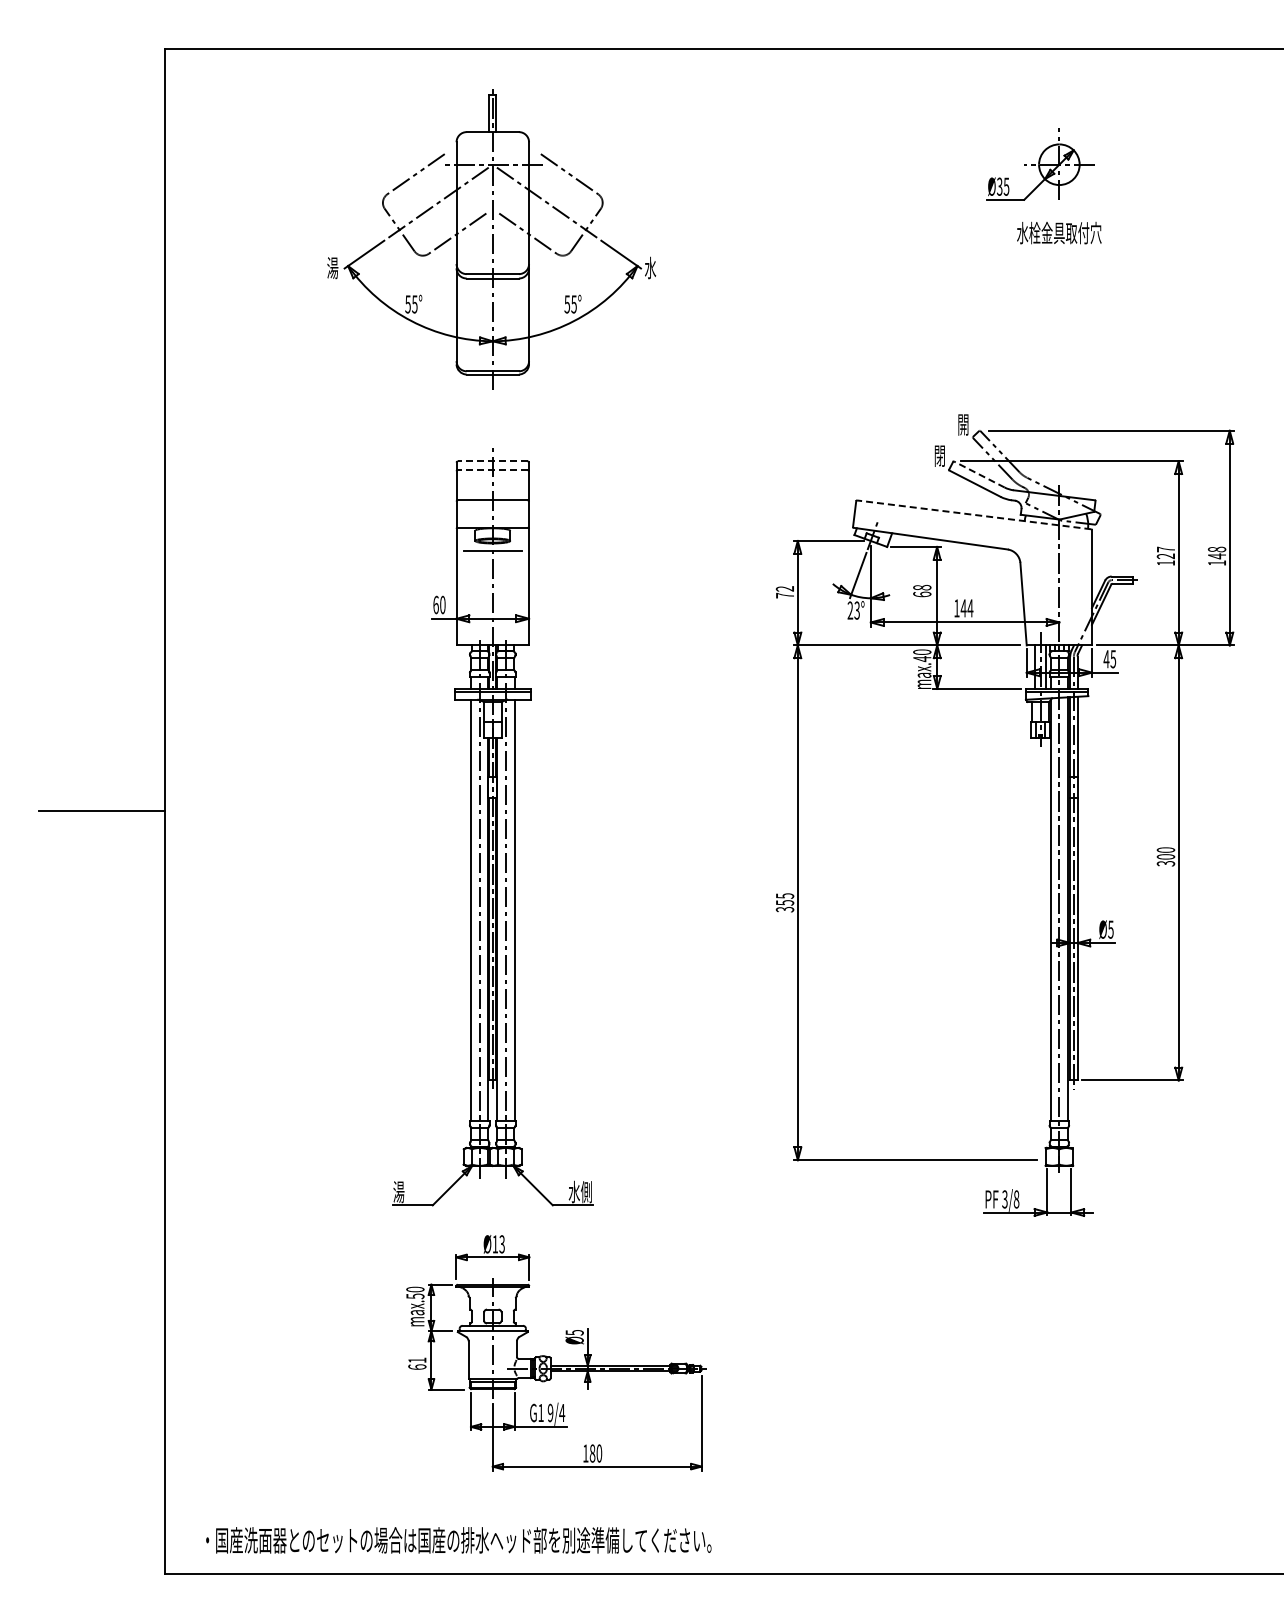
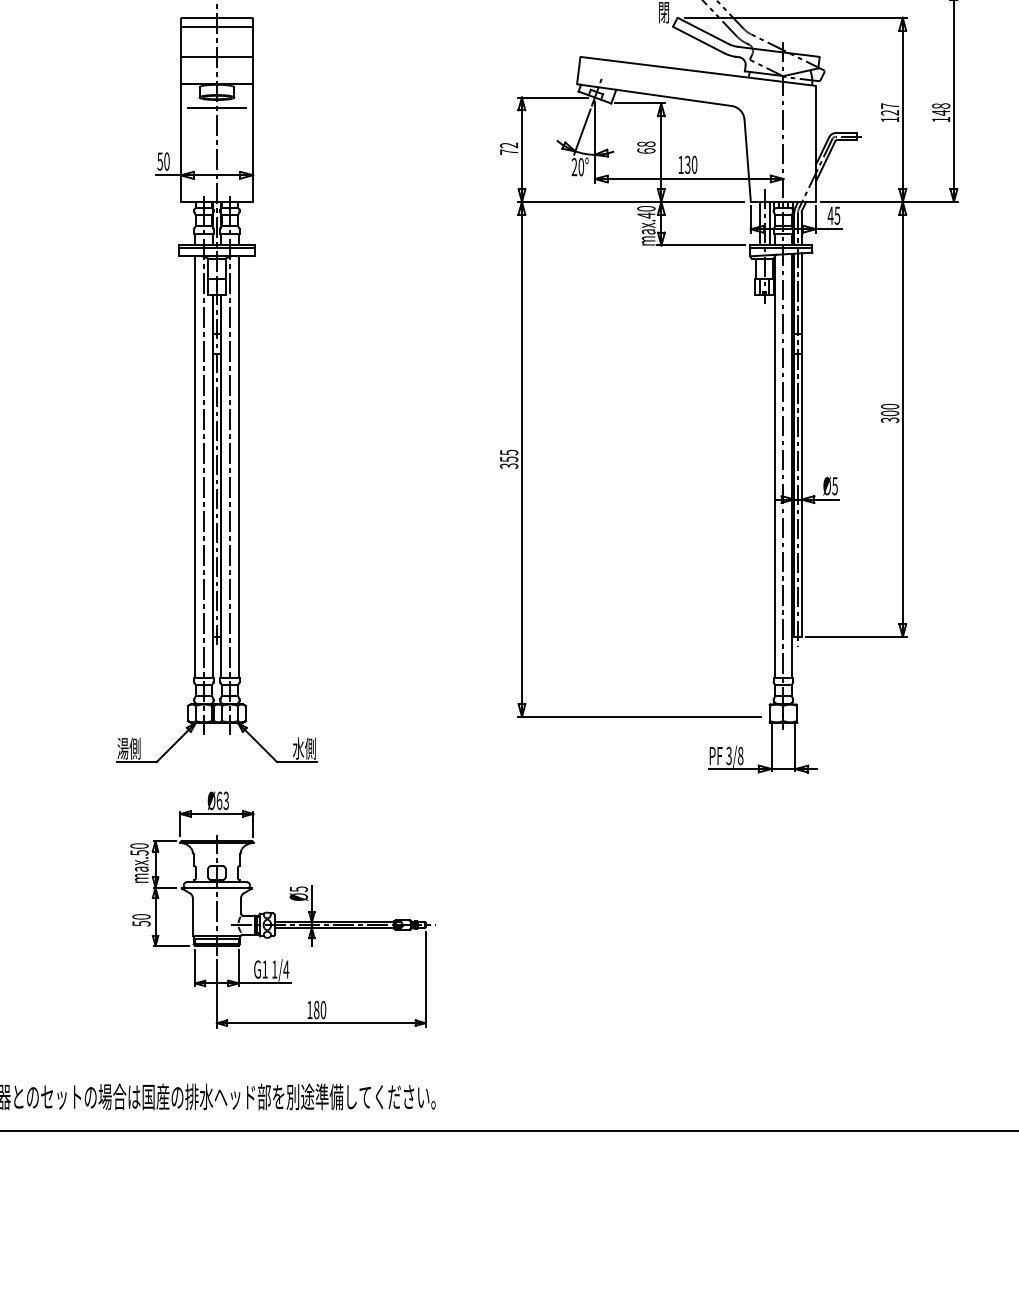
line: (492, 461) -> (216, 18), dashed -> solid
line: (492, 470) -> (216, 27), dashed -> solid
line: (978, 474) -> (702, 31), dashed -> solid
line: (973, 514) -> (697, 71), dashed -> solid
text: (435, 604) -> (159, 161), 60 -> 50
text: (966, 608) -> (690, 165), 144 -> 130
text: (856, 610) -> (580, 167), 23° -> 20°
text: (410, 1192) -> (134, 749), 湯 -> 湯側
text: (495, 1244) -> (219, 801), Ø13 -> Ø63
text: (417, 1363) -> (141, 920), 61 -> 50
text: (550, 1412) -> (274, 969), 9/4 -> 1/4

